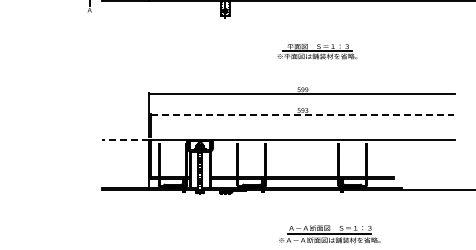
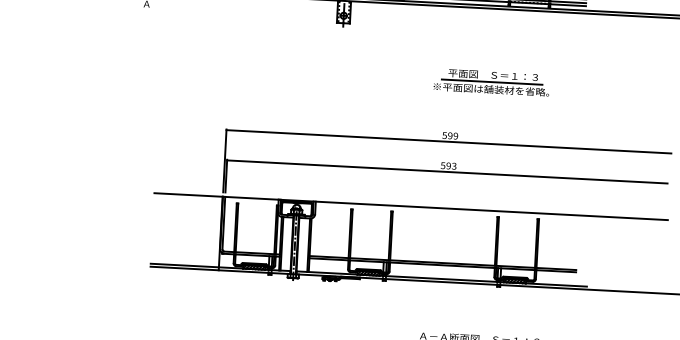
part: (317, 51) -> (491, 82), moved
line: (302, 114) -> (447, 171), dashed -> solid
line: (125, 139) -> (188, 194), dashed -> solid

